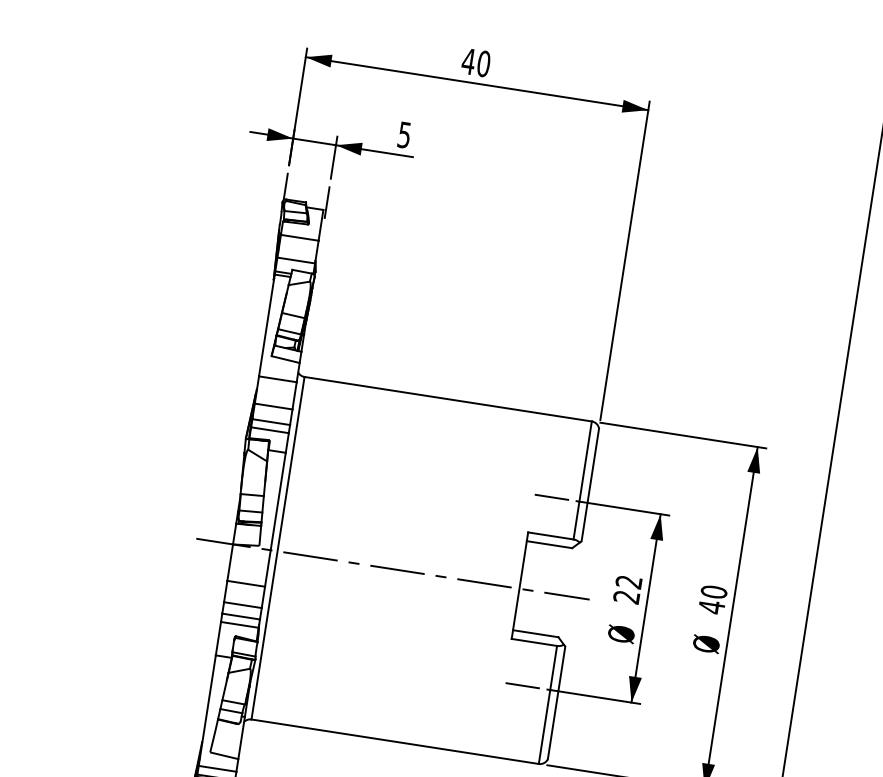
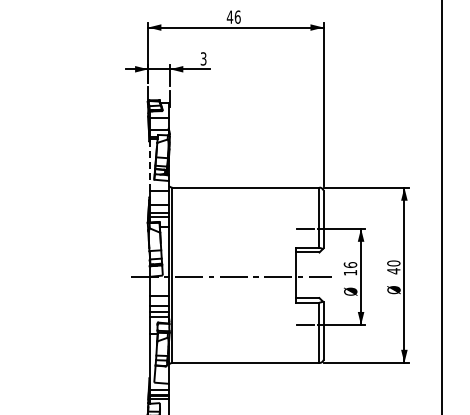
text: (483, 62) -> (237, 16), 40 -> 46
text: (404, 134) -> (203, 58), 5 -> 3
line: (266, 324) -> (149, 164), solid -> dashed
text: (627, 588) -> (350, 268), 22 -> 16

